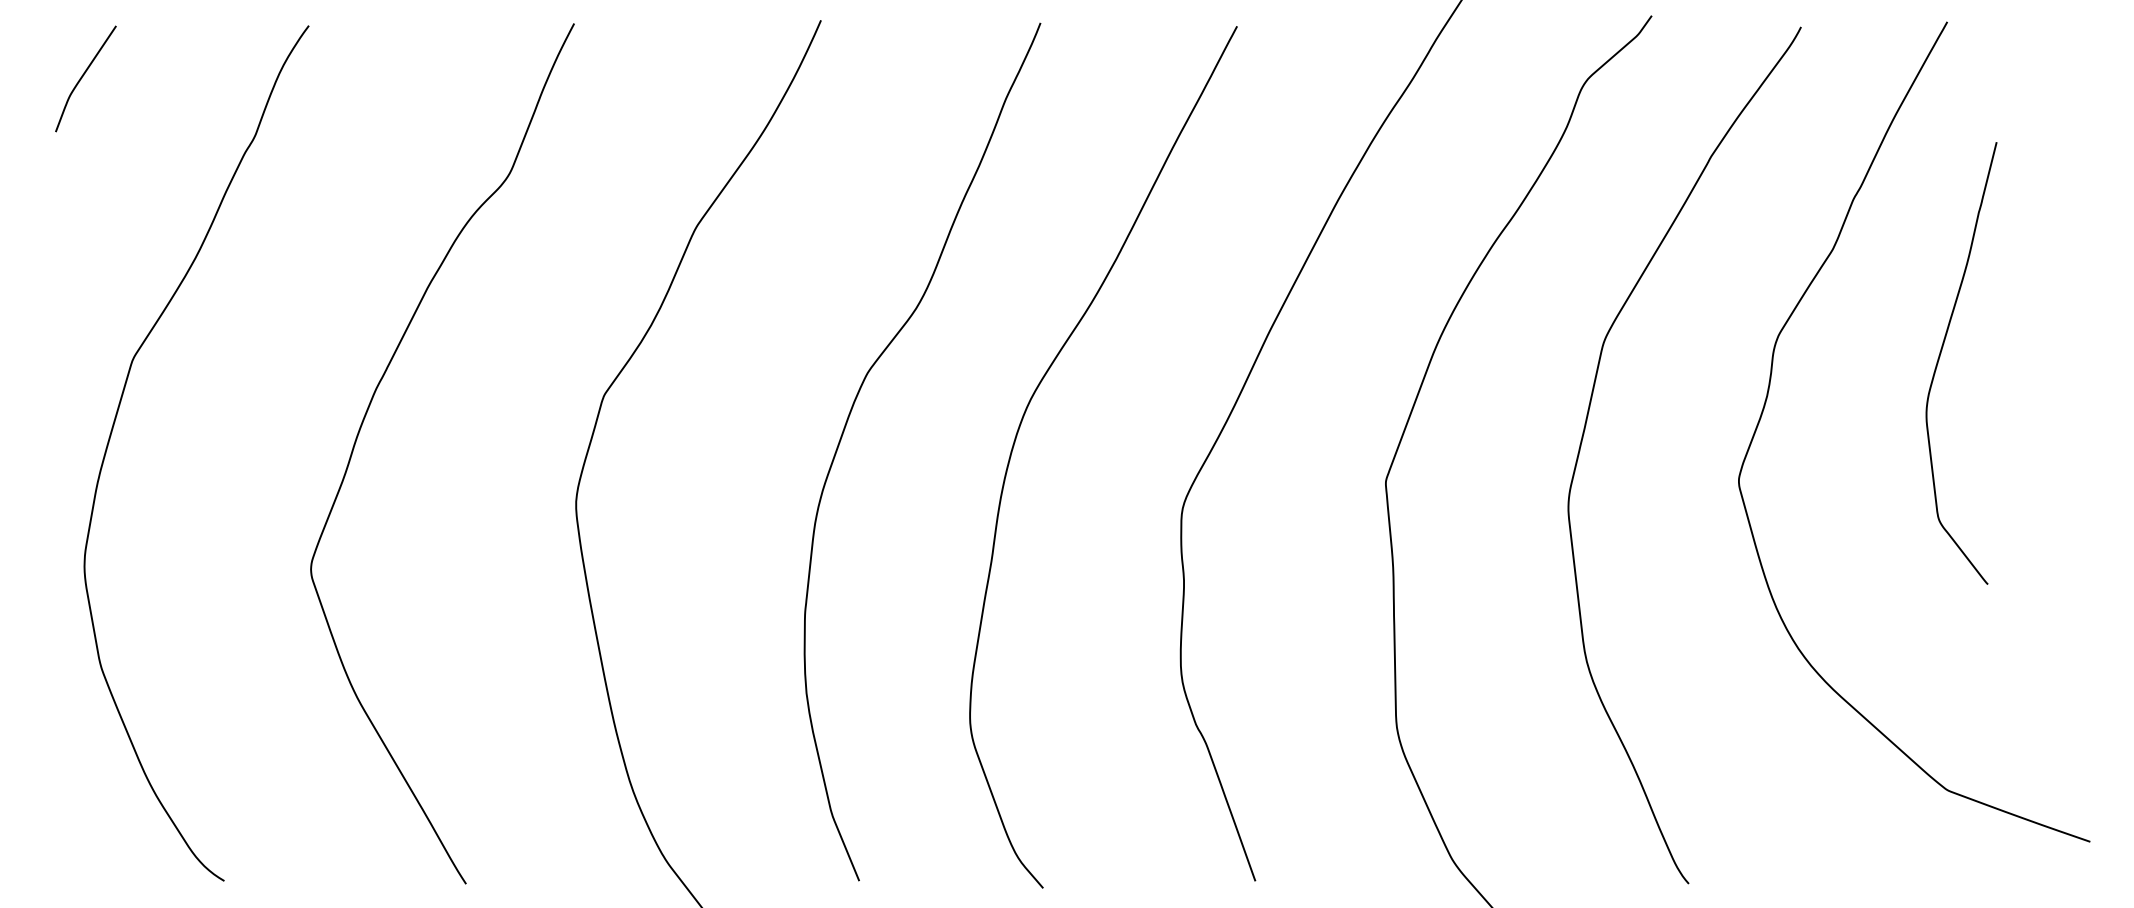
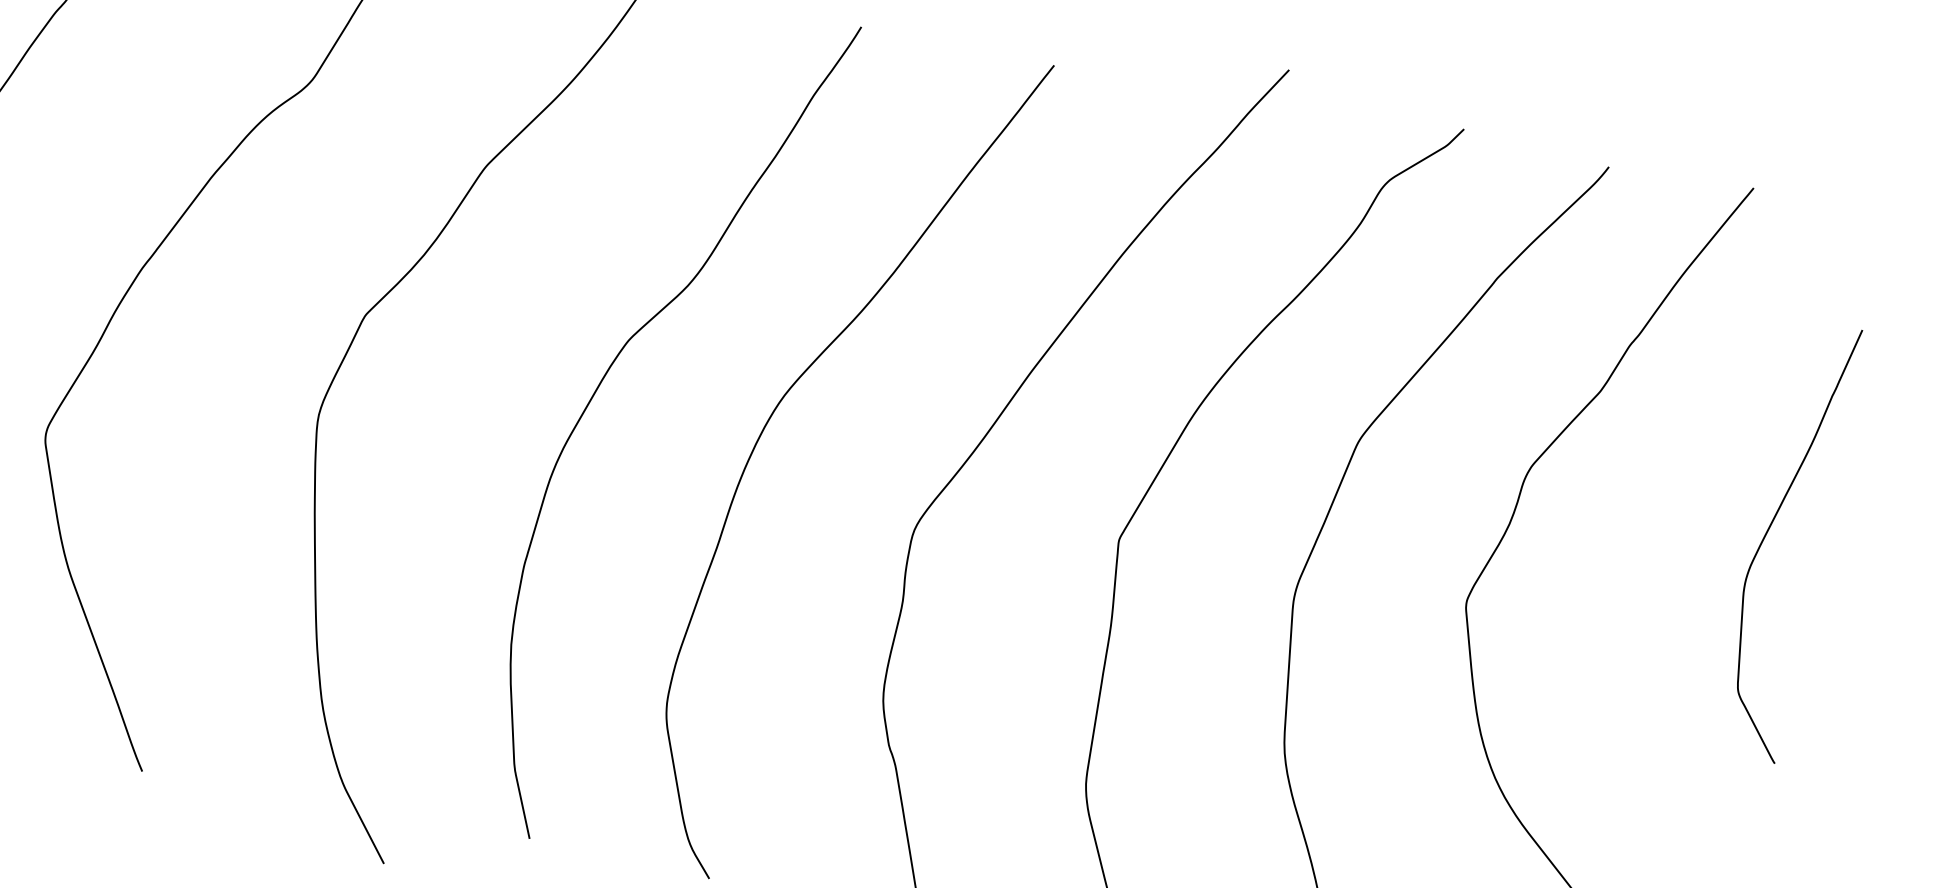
curve: (1940, 357) -> (1768, 531), moved

